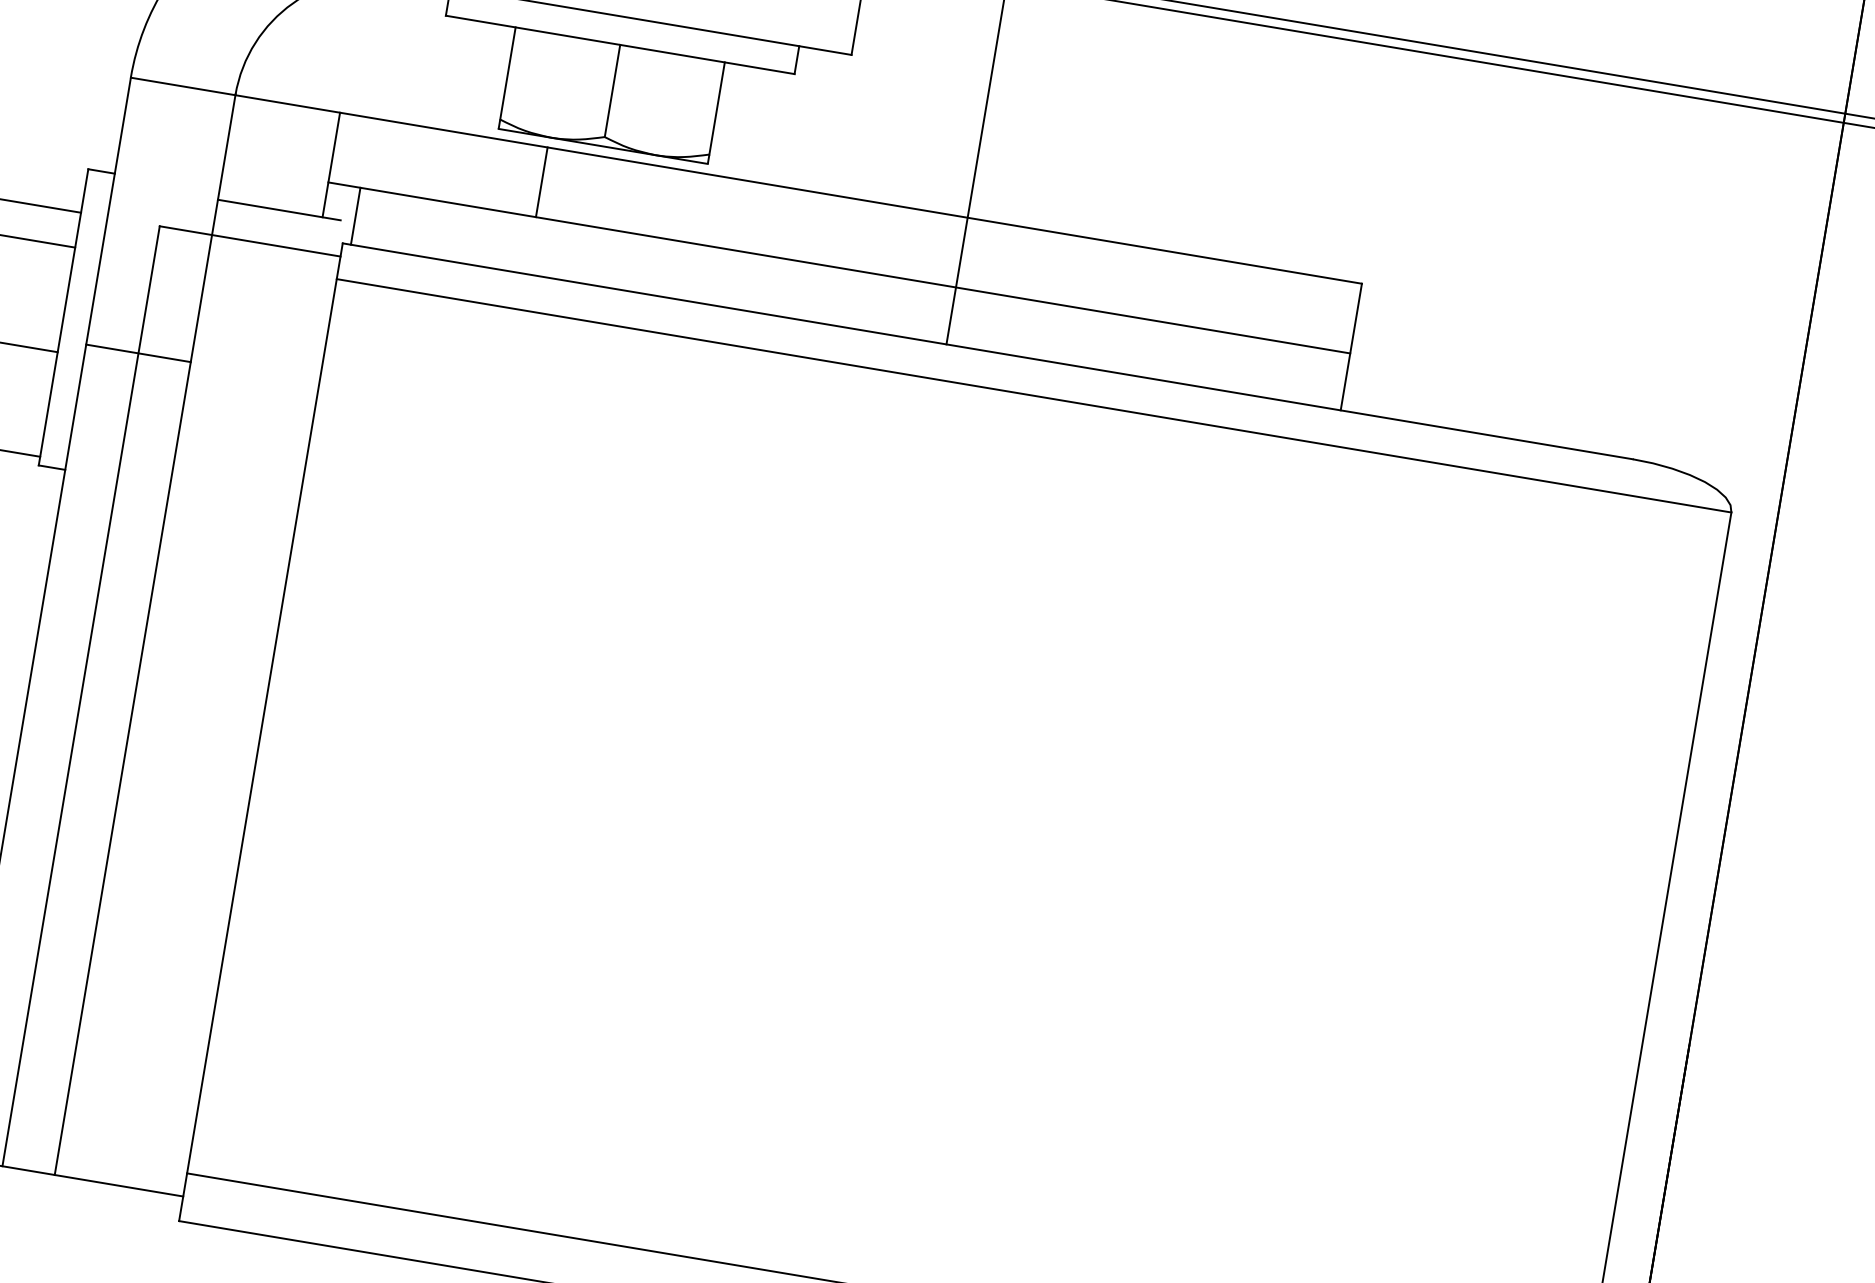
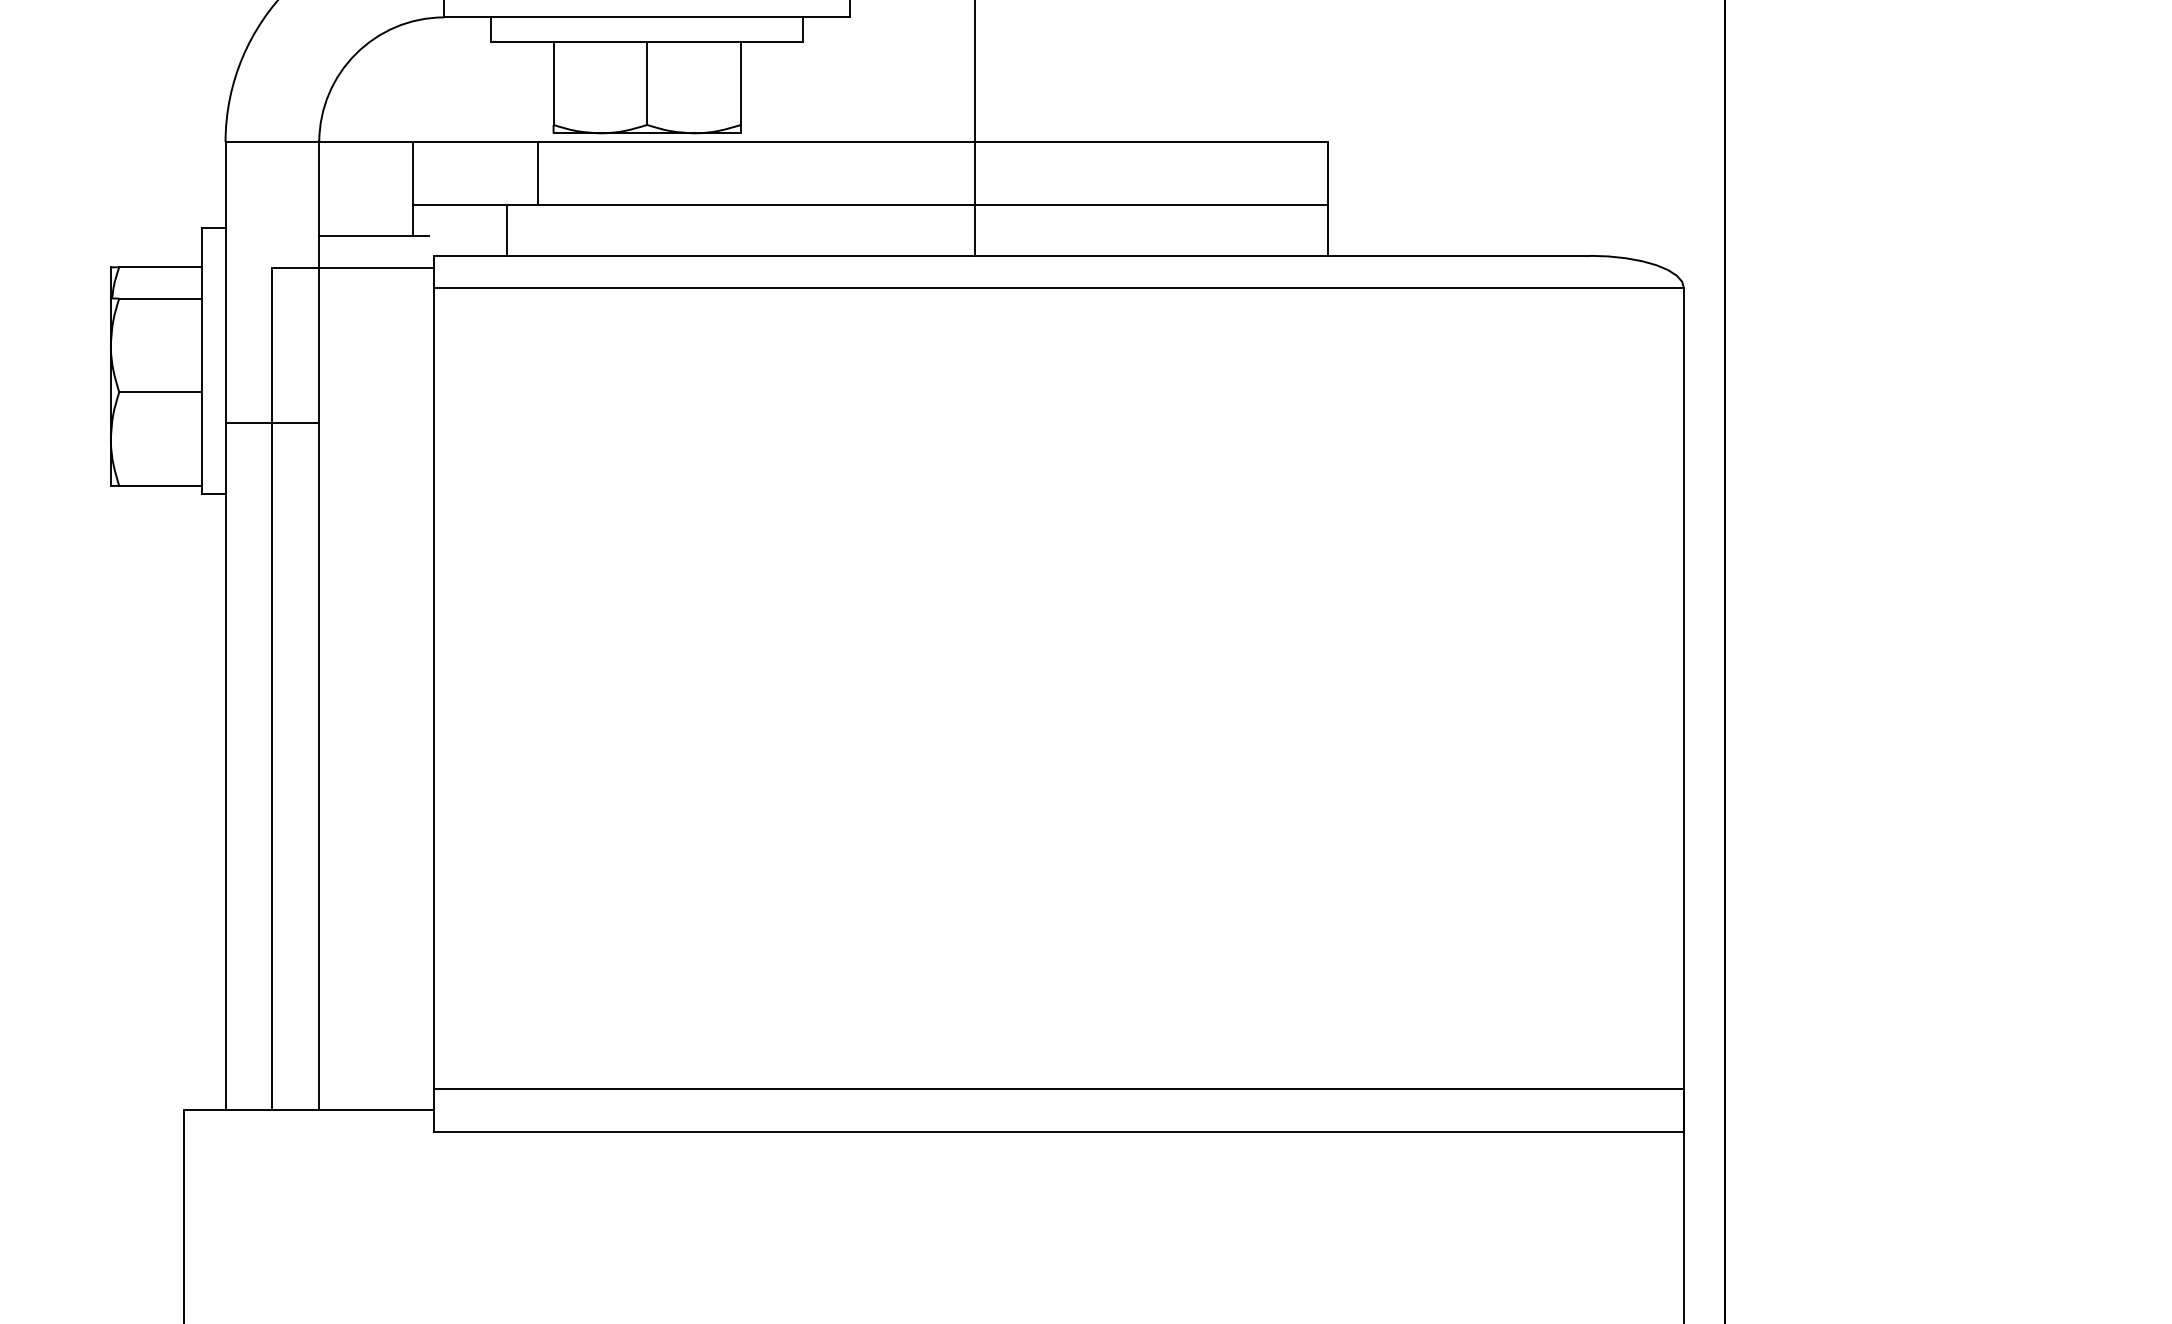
line: (541, 182) -> (537, 173), moved
line: (355, 215) -> (506, 229), moved
line: (138, 353) -> (272, 423), moved

